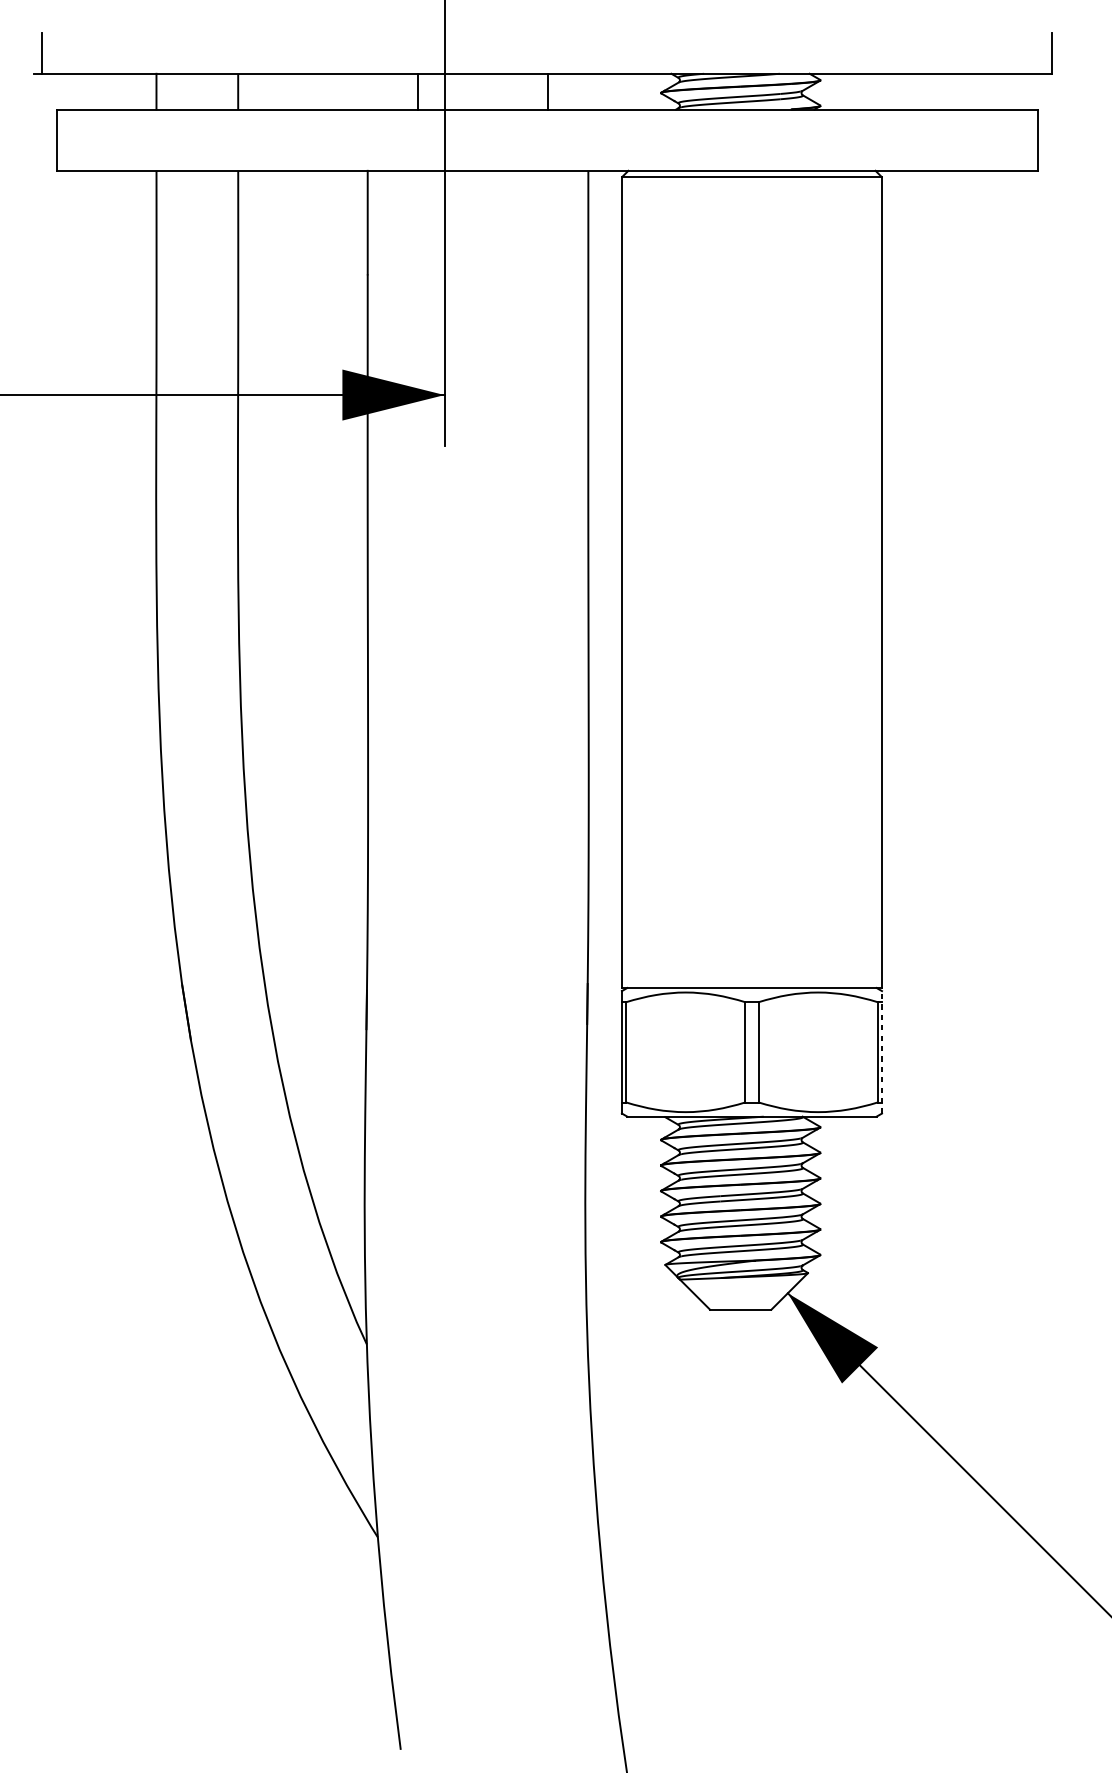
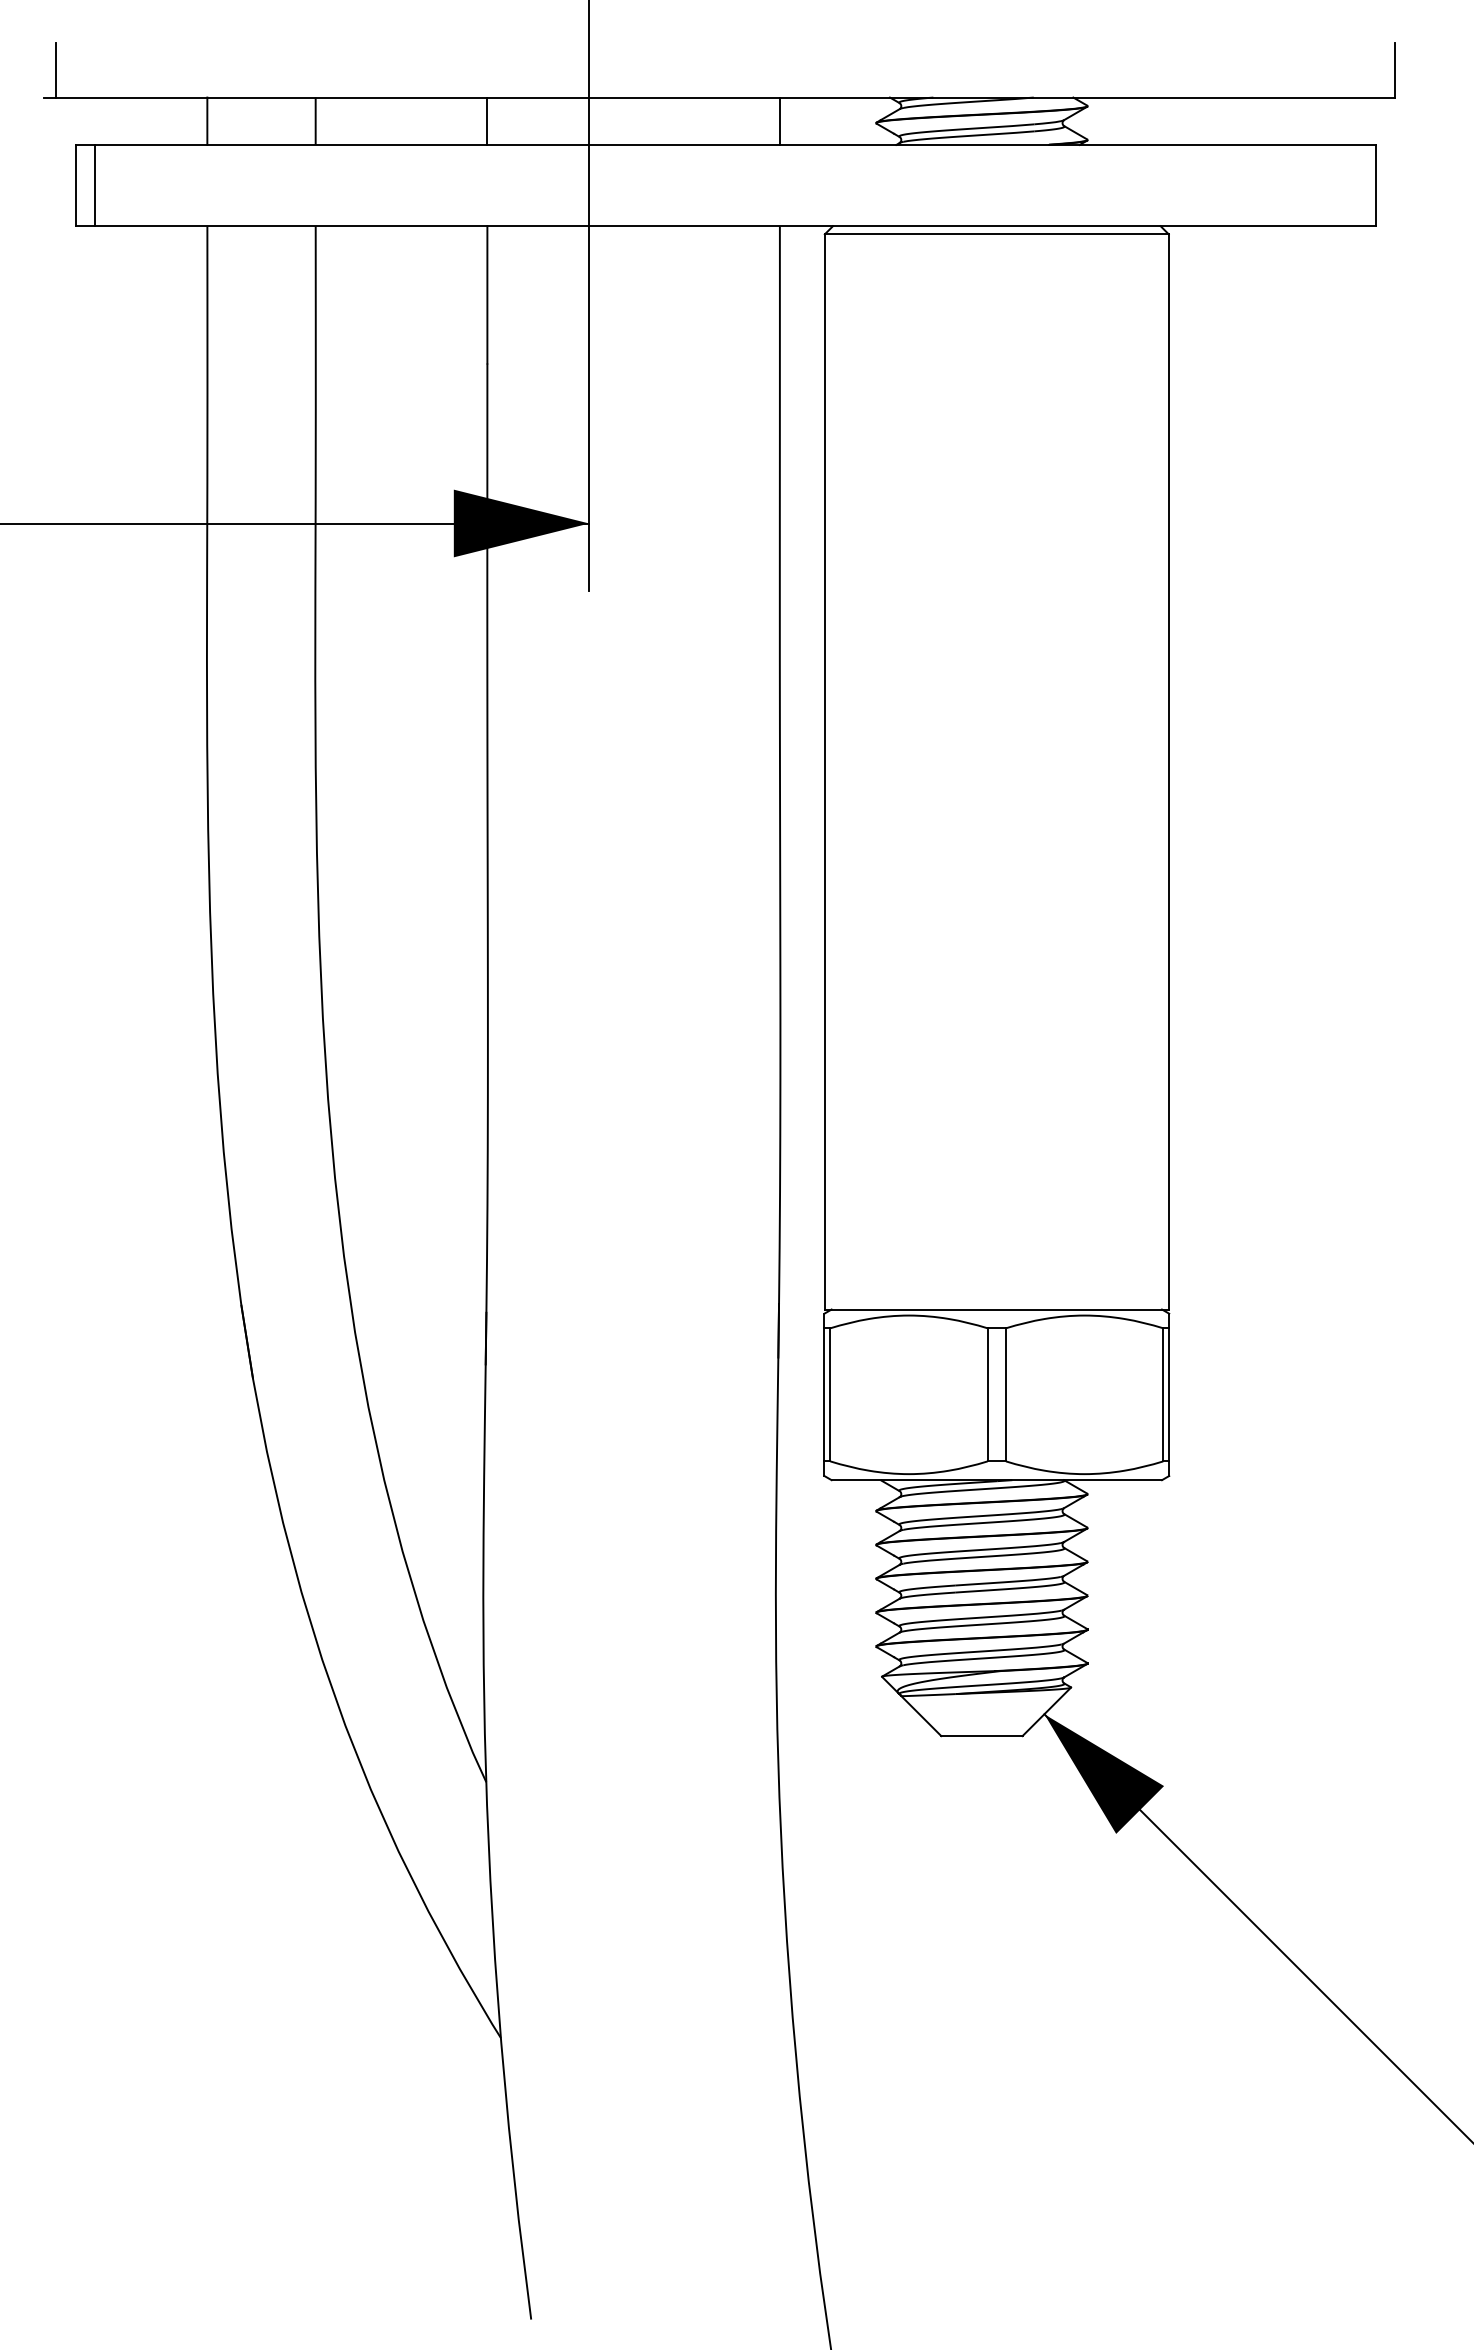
line: (417, 91) -> (487, 120), moved
line: (548, 91) -> (779, 120), moved
line: (72, 140) -> (95, 185), added
line: (882, 1052) -> (1169, 1394), dashed -> solid

